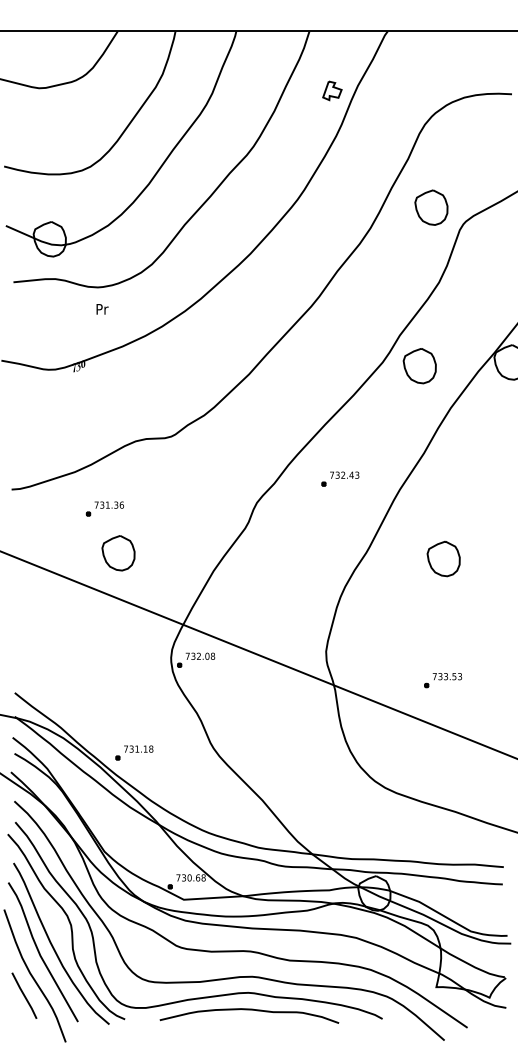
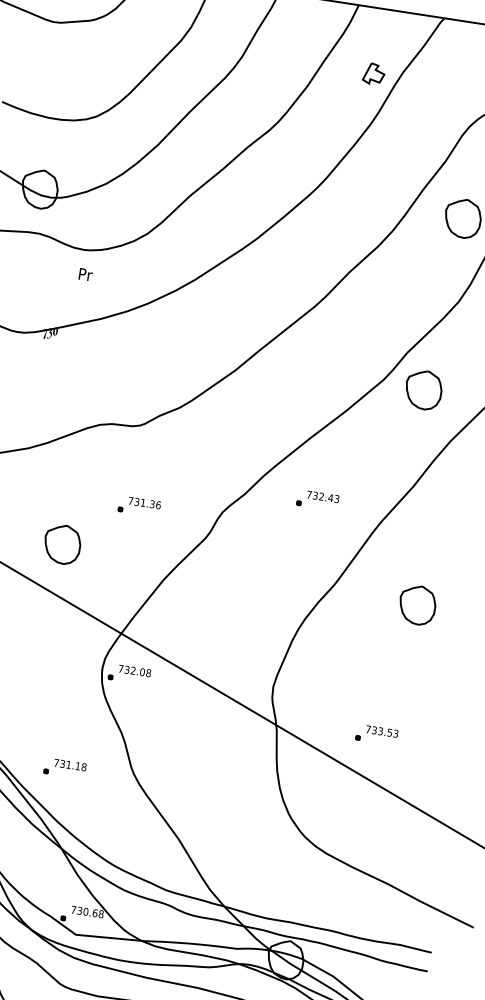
part: (104, 508) -> (138, 506), moved
part: (442, 680) -> (376, 735), moved
part: (134, 752) -> (65, 768), moved

